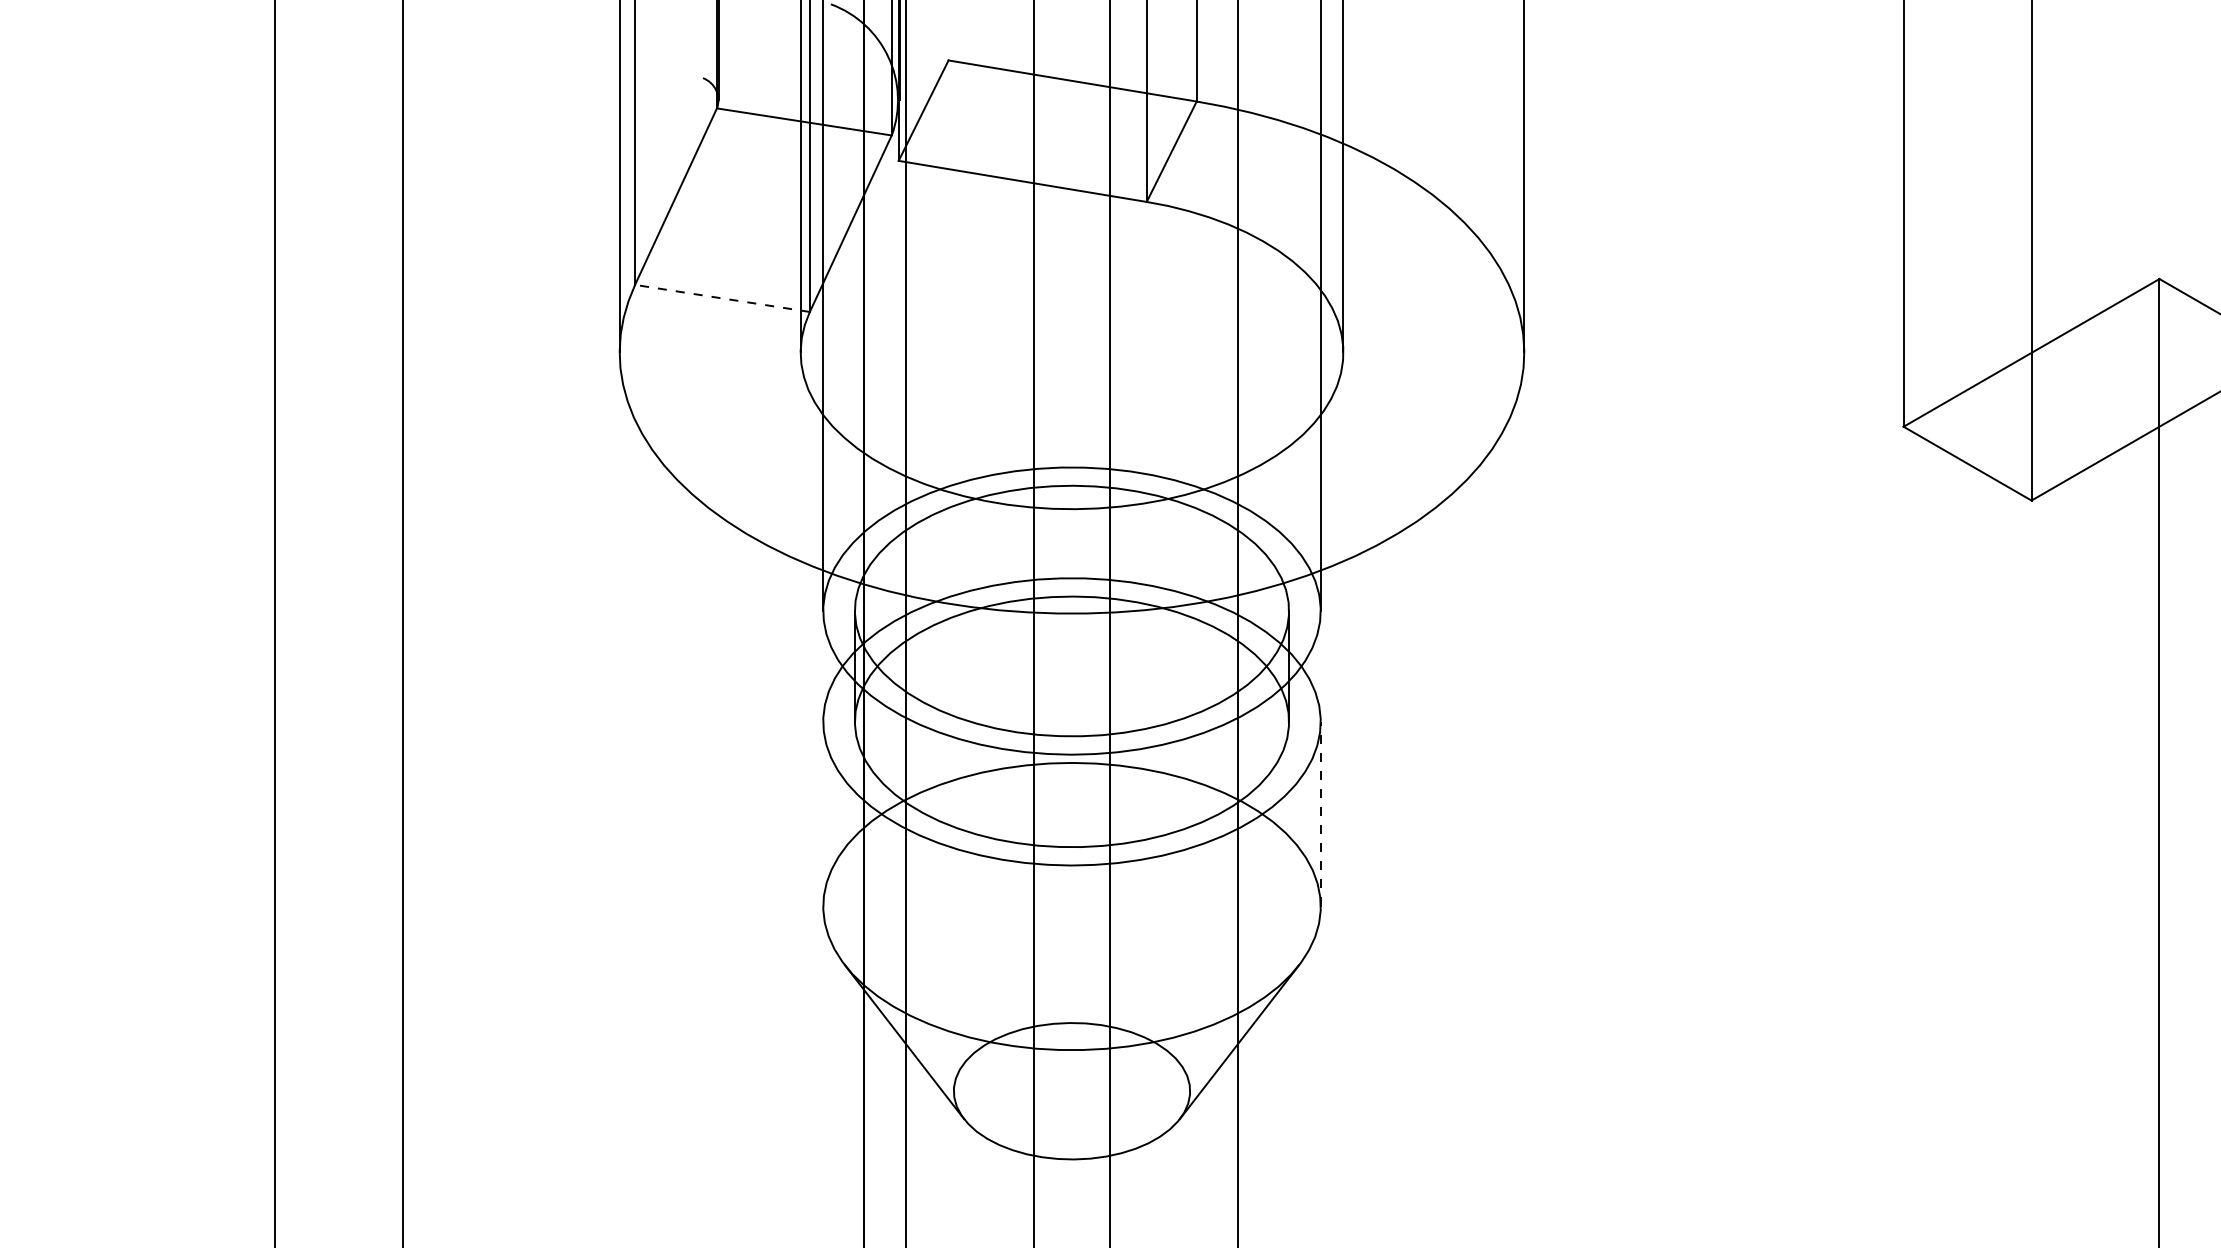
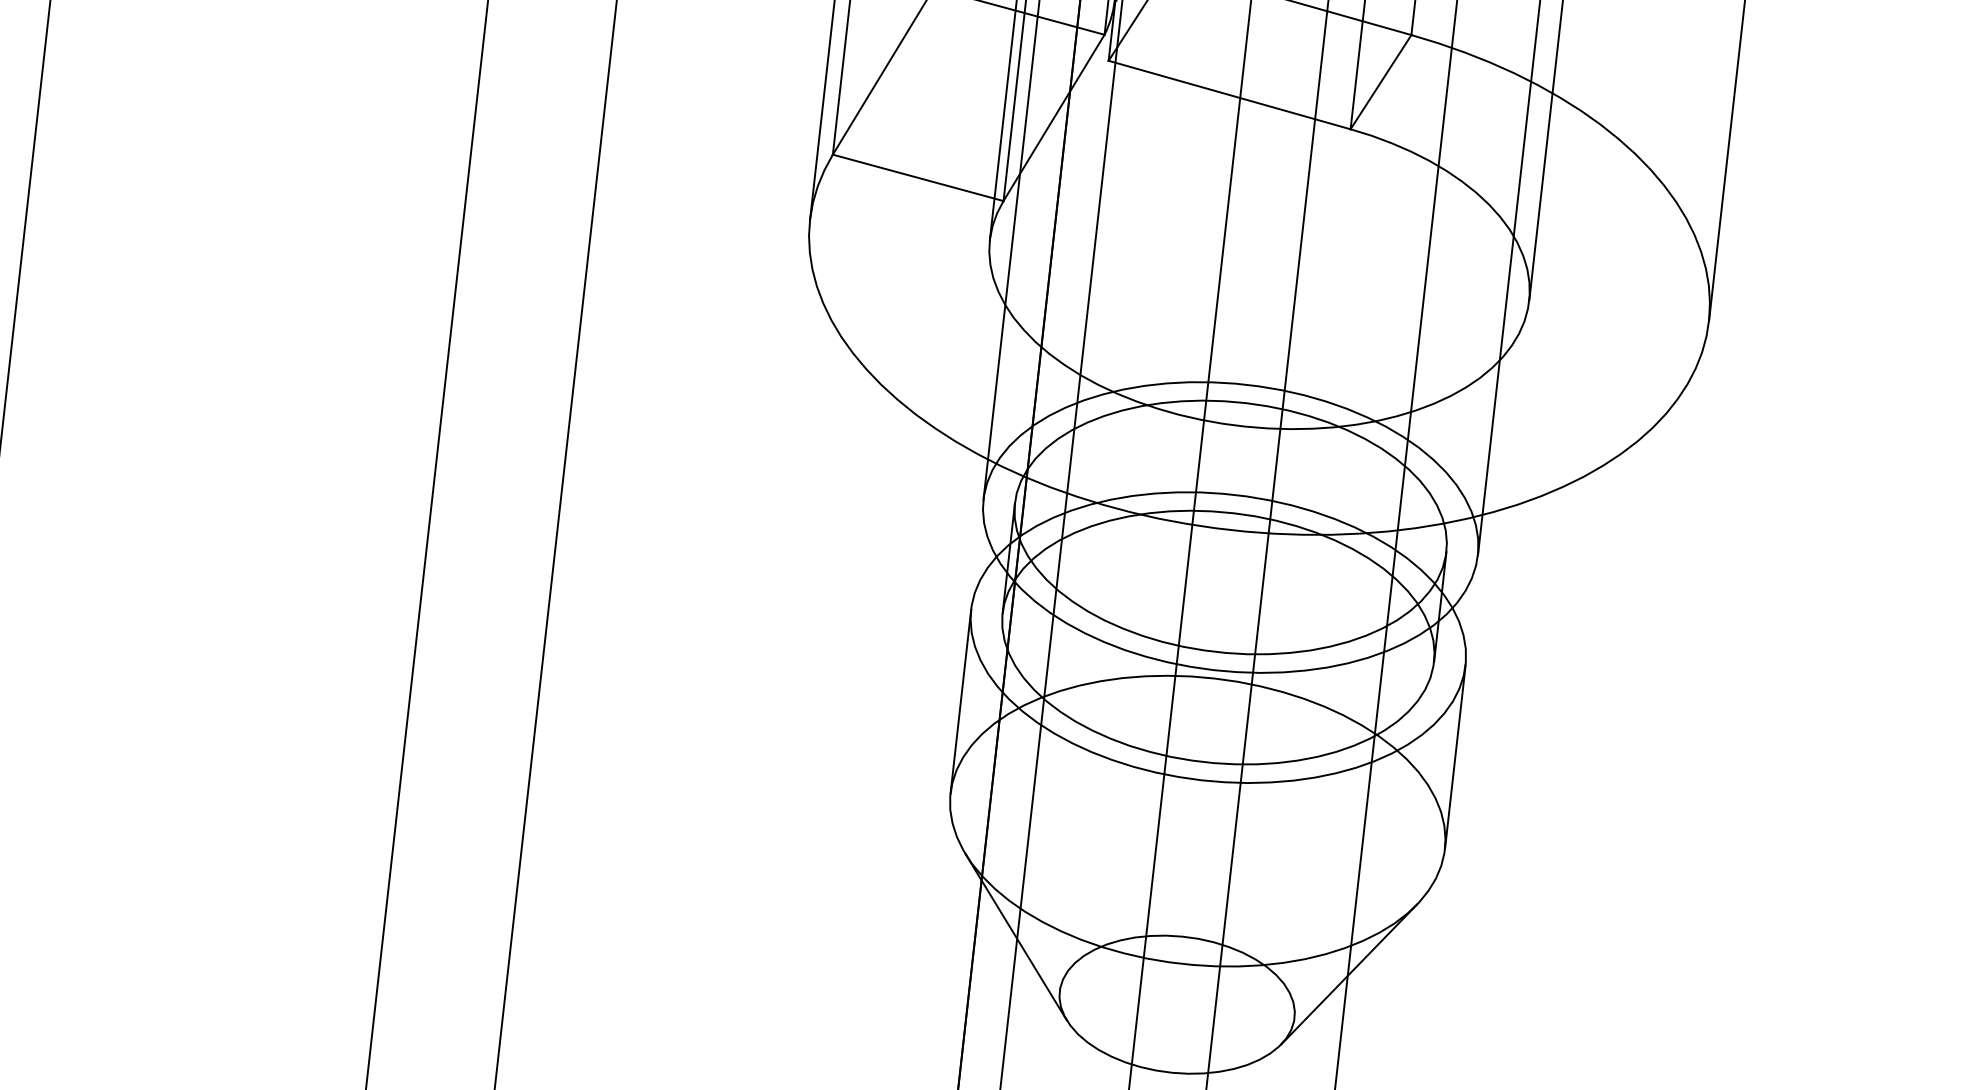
line: (722, 298) -> (918, 177), dashed -> solid
line: (823, 813) -> (961, 700), added
line: (1320, 813) -> (1455, 756), dashed -> solid

